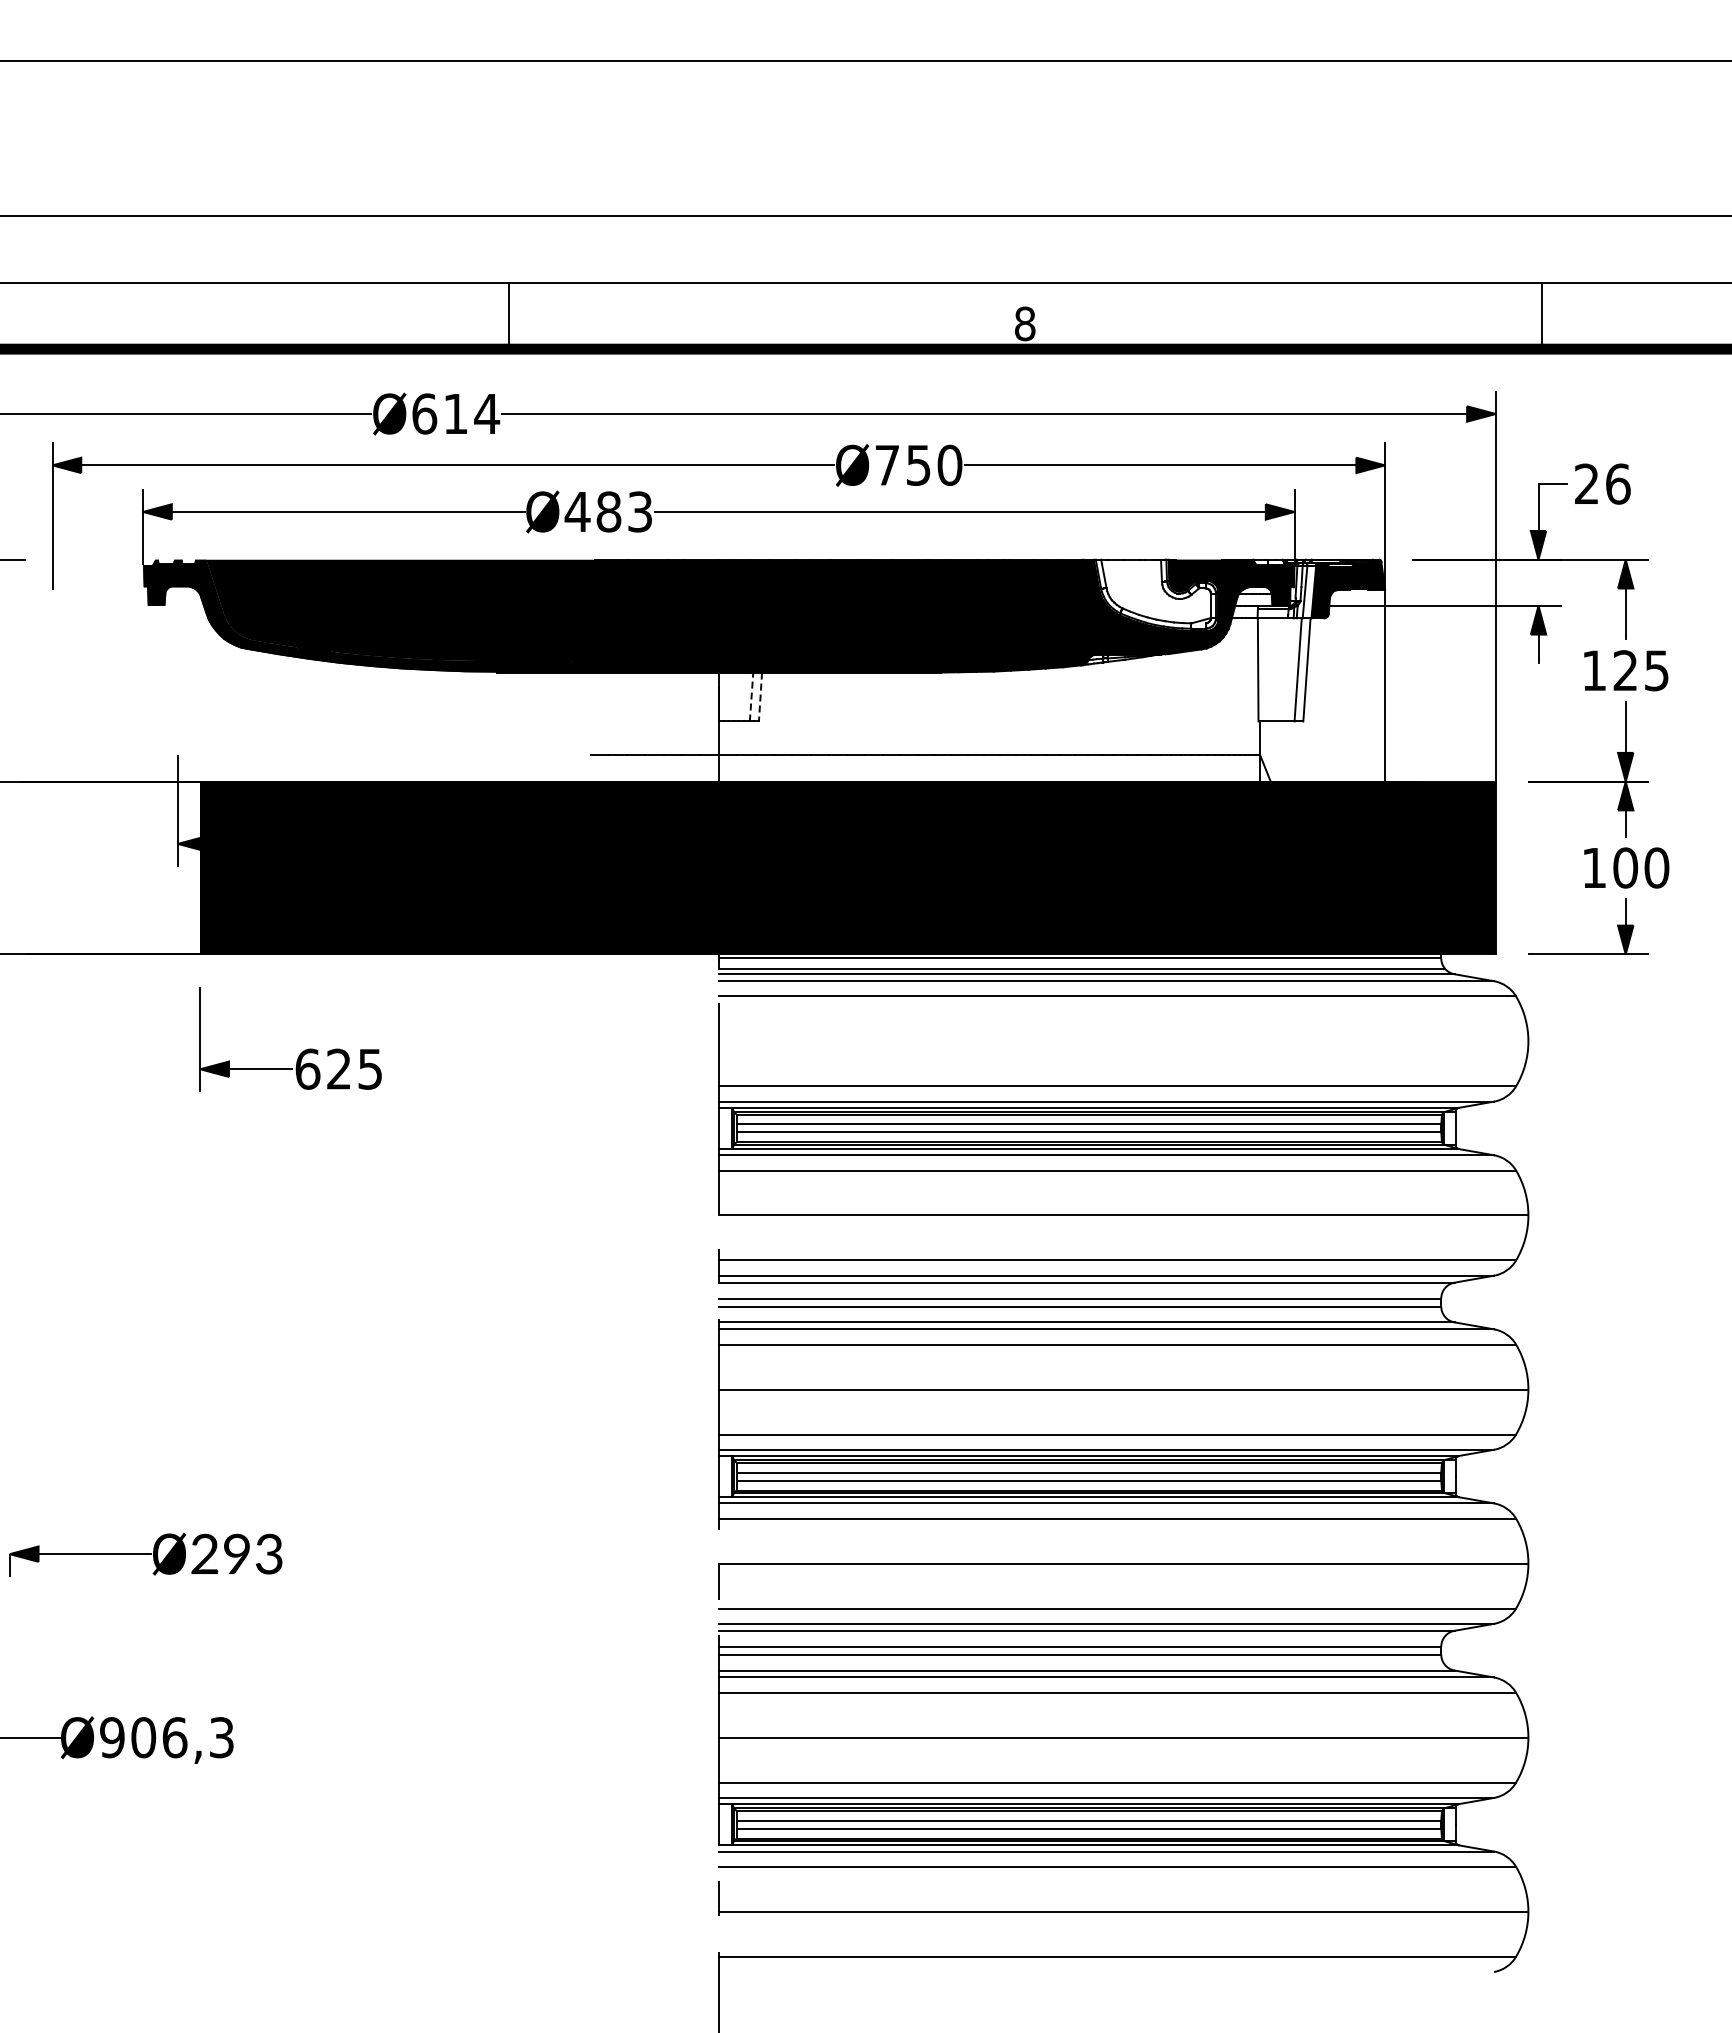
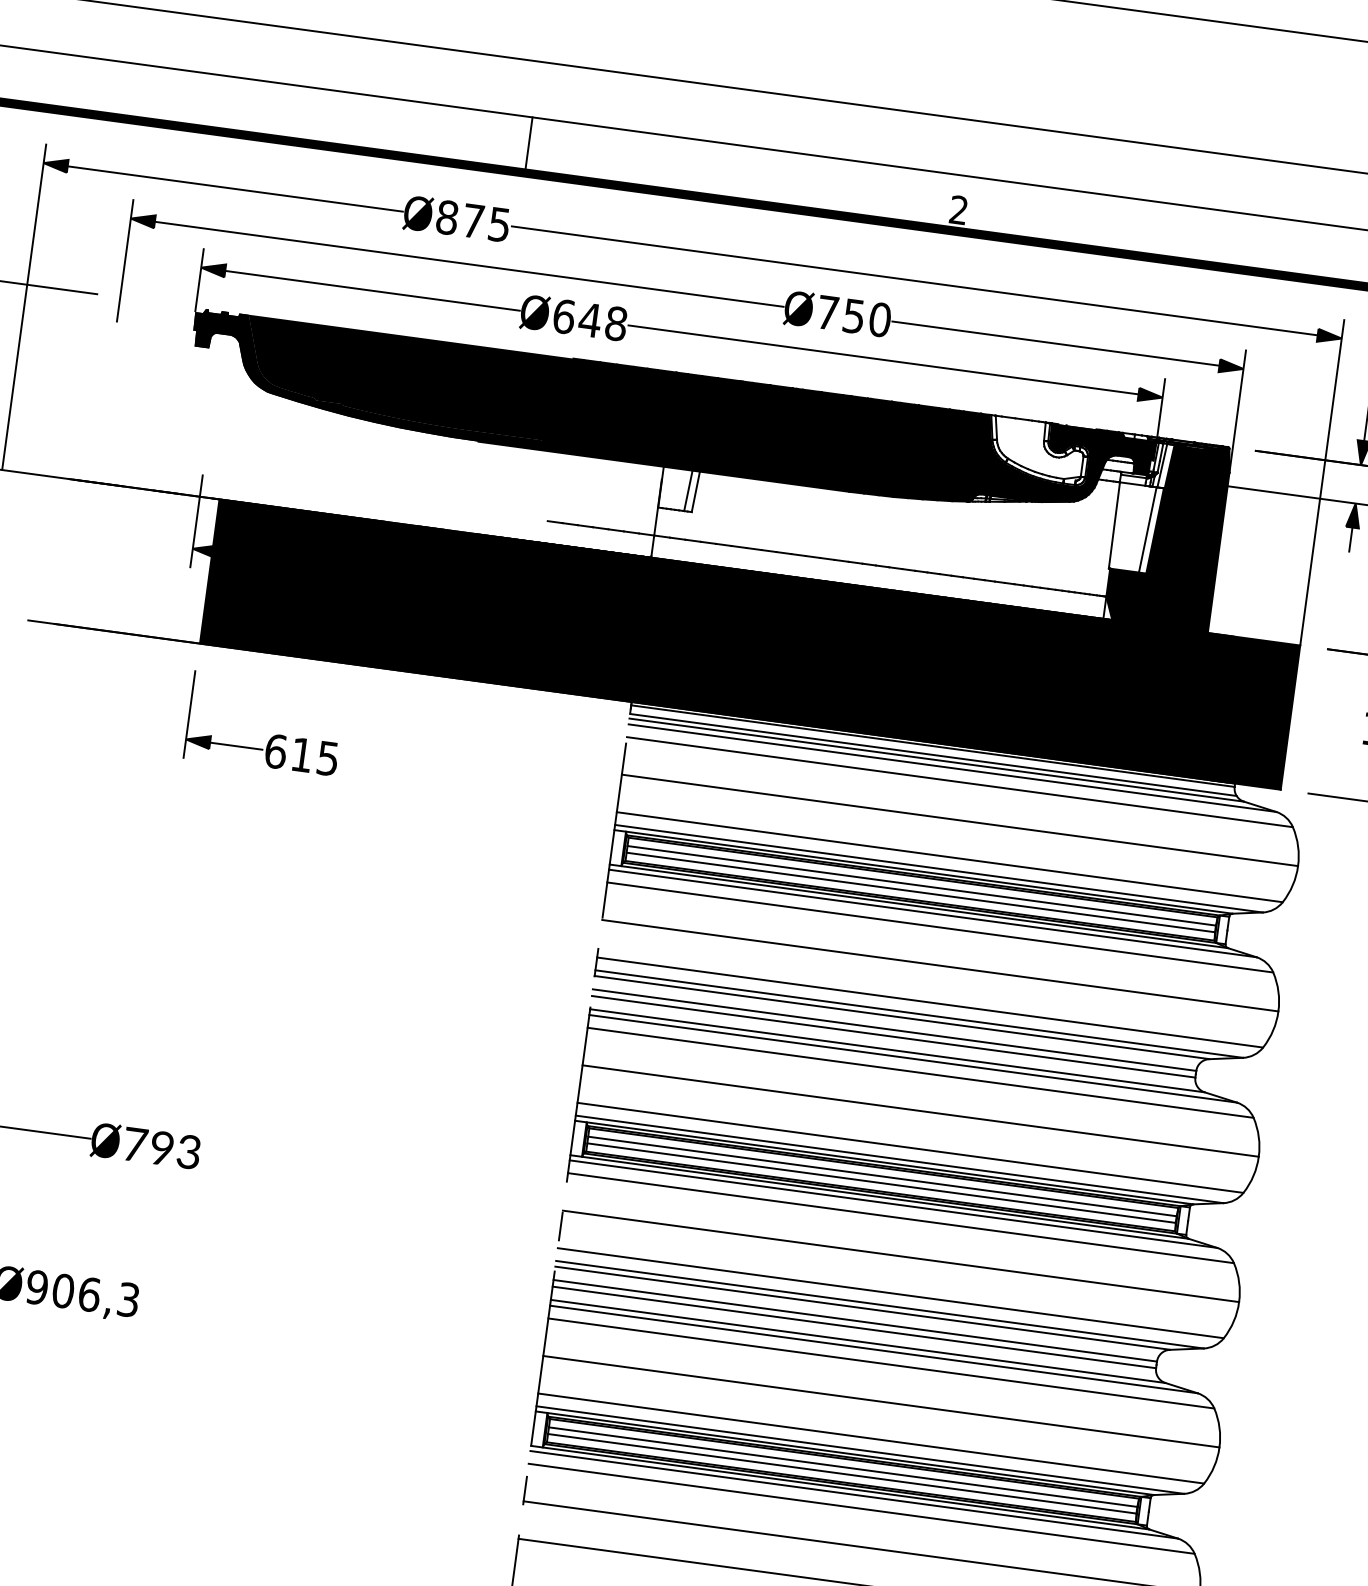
text: (1025, 323) -> (959, 209), 8 -> 2
text: (456, 413) -> (474, 220), Ø614 -> Ø875
text: (608, 511) -> (589, 319), Ø483 -> Ø648
fill: (1322, 684) -> (1166, 544), added
line: (751, 697) -> (688, 491), dashed -> solid
line: (760, 697) -> (695, 492), dashed -> solid
line: (1123, 1041) -> (960, 820), added
text: (338, 1068) -> (301, 754), 625 -> 615
text: (204, 1553) -> (134, 1144), 293 -> 793

